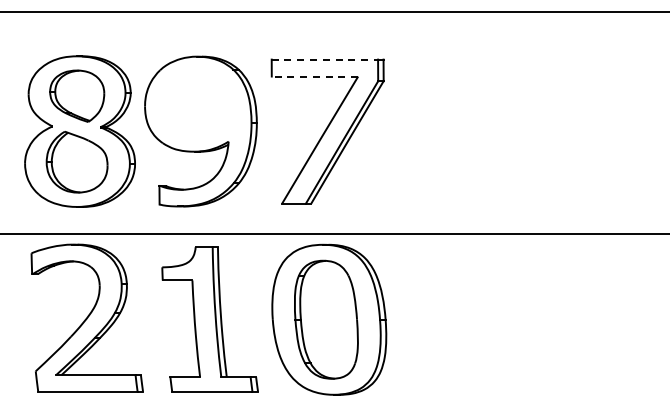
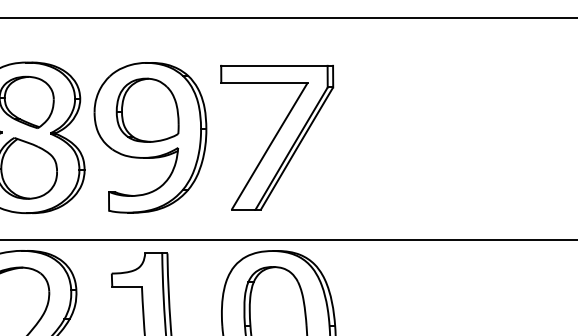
line: (325, 59) -> (275, 65), dashed -> solid
line: (314, 76) -> (264, 82), dashed -> solid
part: (197, 103) -> (147, 109), added

